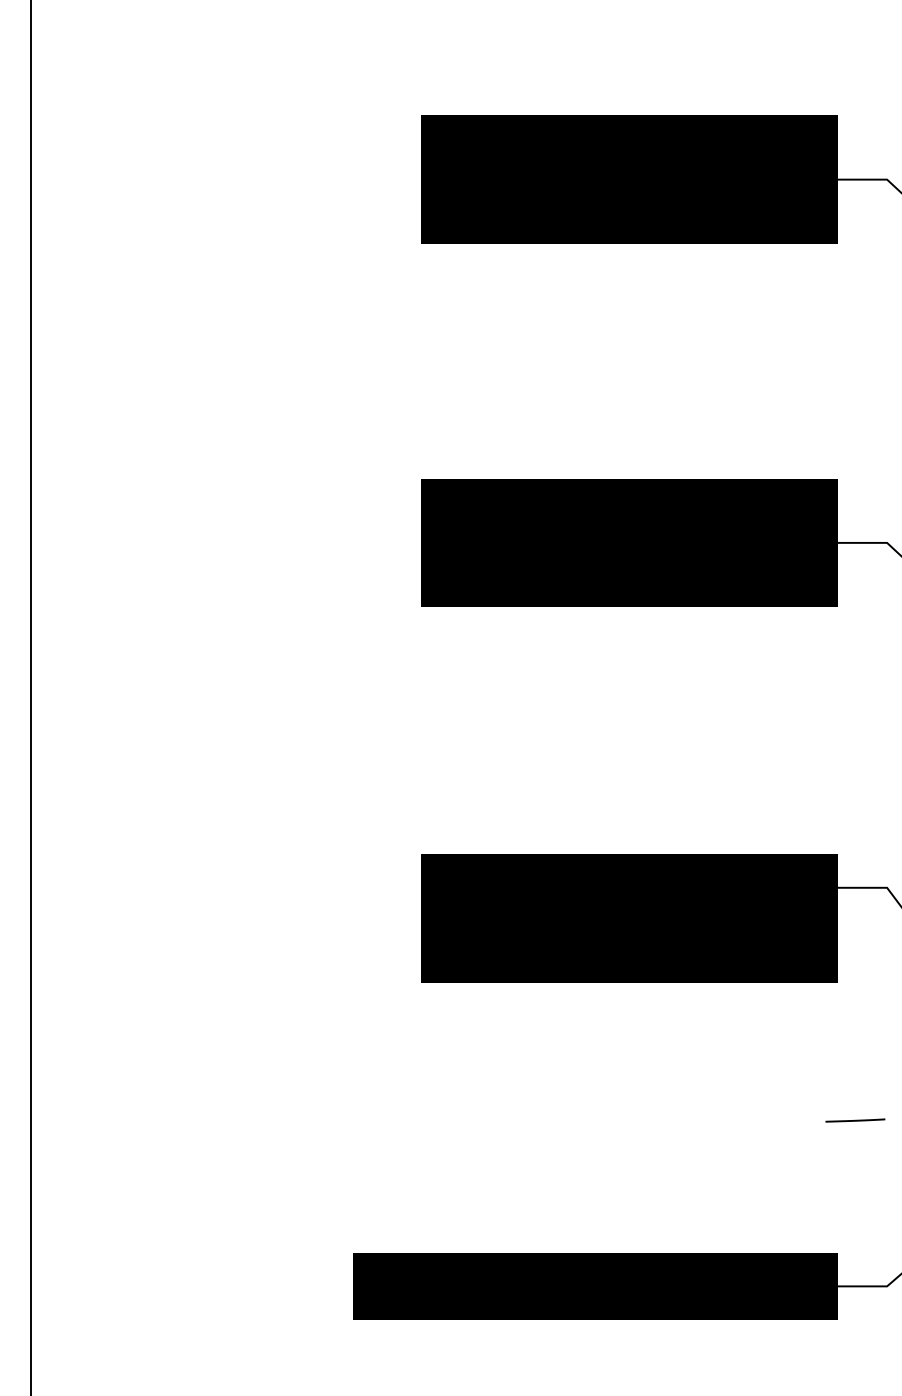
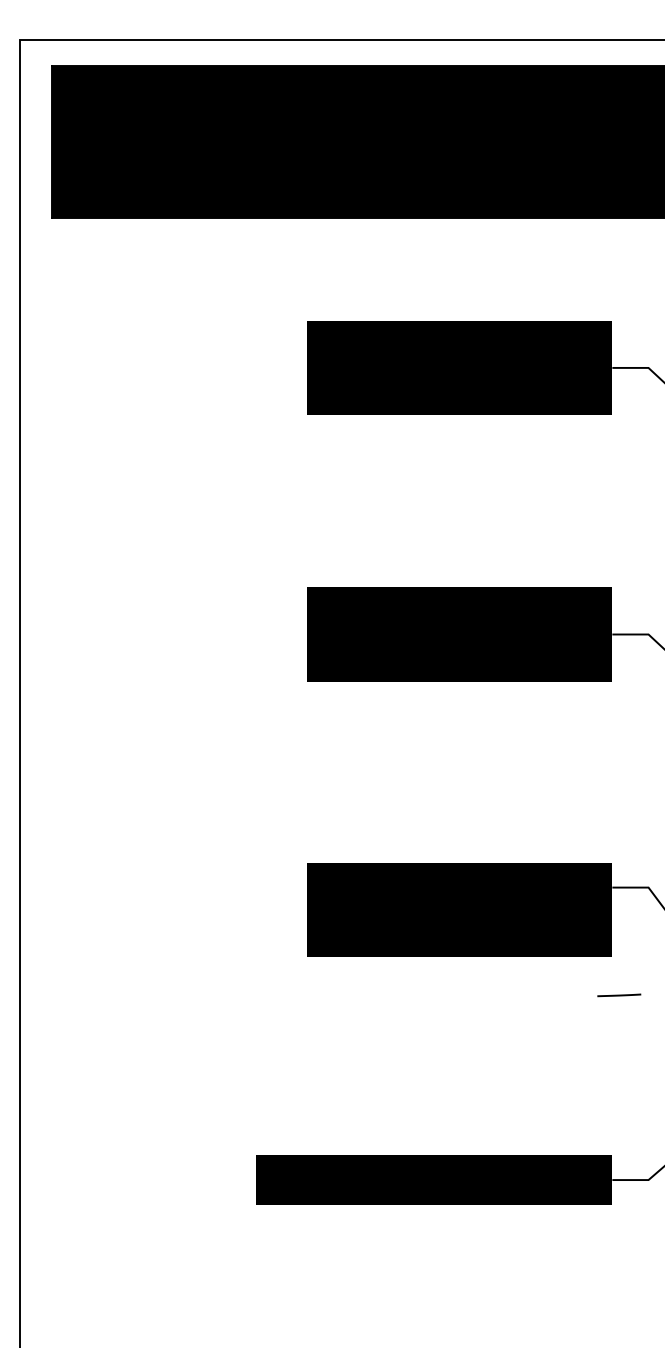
line: (855, 1120) -> (619, 995), moved

